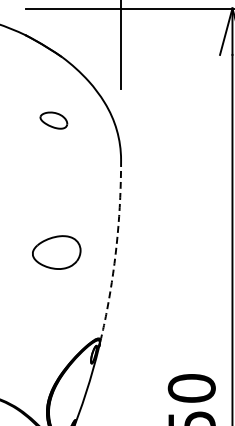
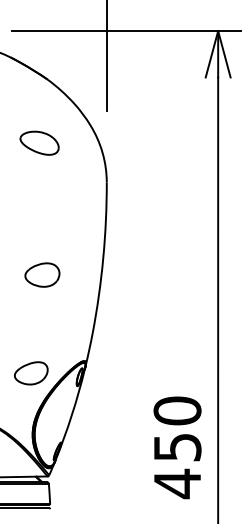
part: (53, 119) -> (39, 142), size x1.43
part: (56, 251) -> (42, 274), size x0.71
line: (115, 253) -> (101, 276), dashed -> solid
part: (45, 350) -> (31, 373), added

